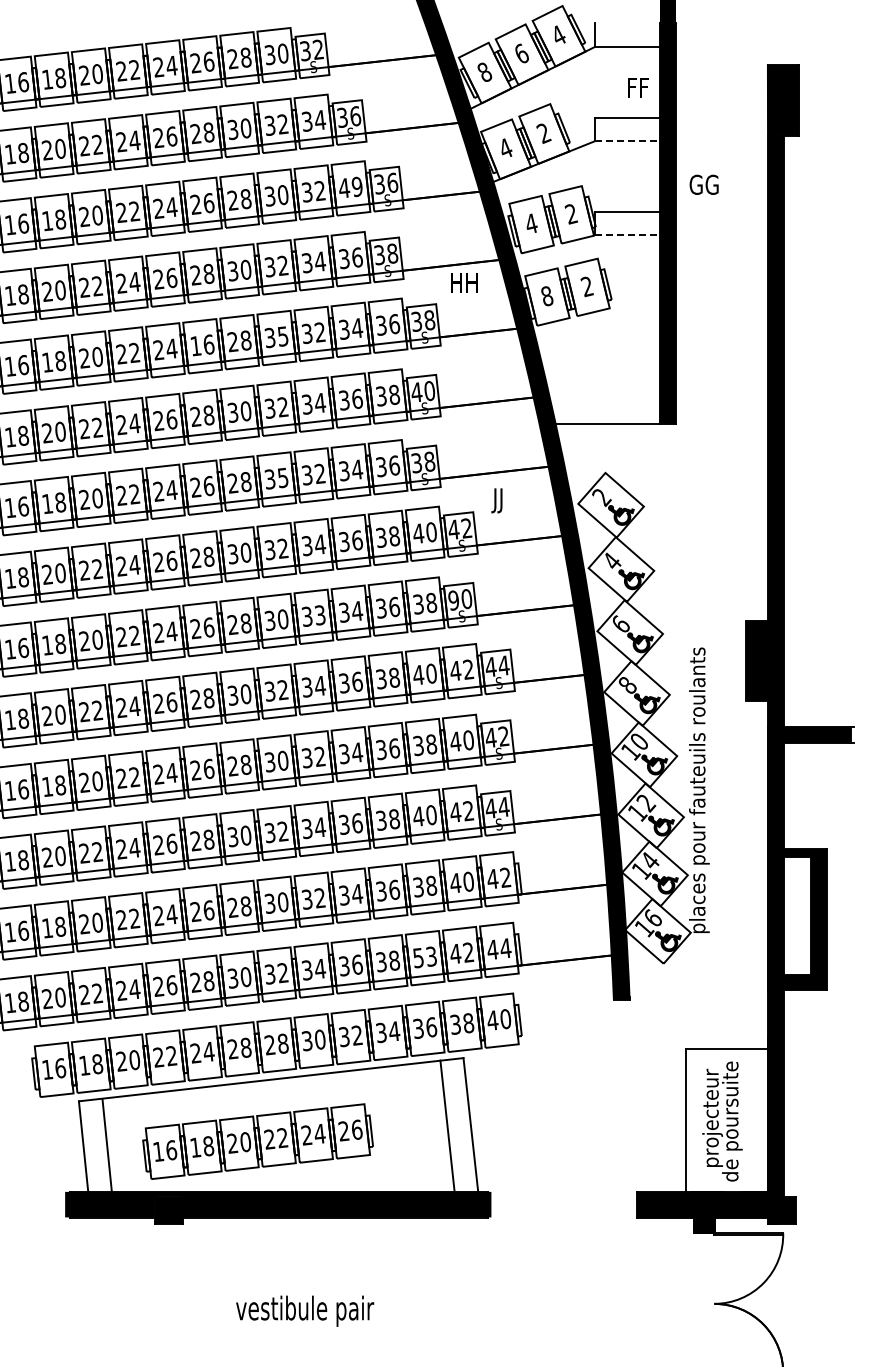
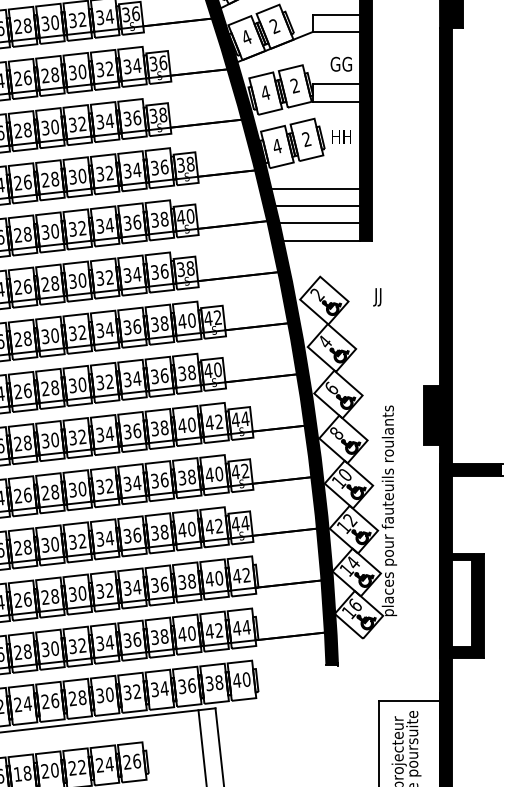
line: (628, 141) -> (337, 32), dashed -> solid
text: (703, 184) -> (340, 64), moved
text: (351, 187) -> (132, 66), 49 -> 34
line: (628, 235) -> (337, 101), dashed -> solid
text: (464, 282) -> (341, 136), moved
text: (547, 296) -> (277, 146), 8 -> 4
text: (283, 336) -> (82, 176), 35 -> 30
text: (195, 346) -> (17, 183), 16 -> 26
line: (599, 353) -> (315, 188), added
line: (602, 376) -> (318, 205), added
line: (604, 400) -> (319, 223), added
text: (283, 477) -> (82, 280), 35 -> 30
text: (496, 500) -> (377, 297), moved
text: (453, 600) -> (208, 370), 90 -> 40
text: (319, 615) -> (109, 381), 33 -> 32
text: (424, 957) -> (186, 634), 53 -> 40
text: (245, 1047) -> (54, 700), 28 -> 26

